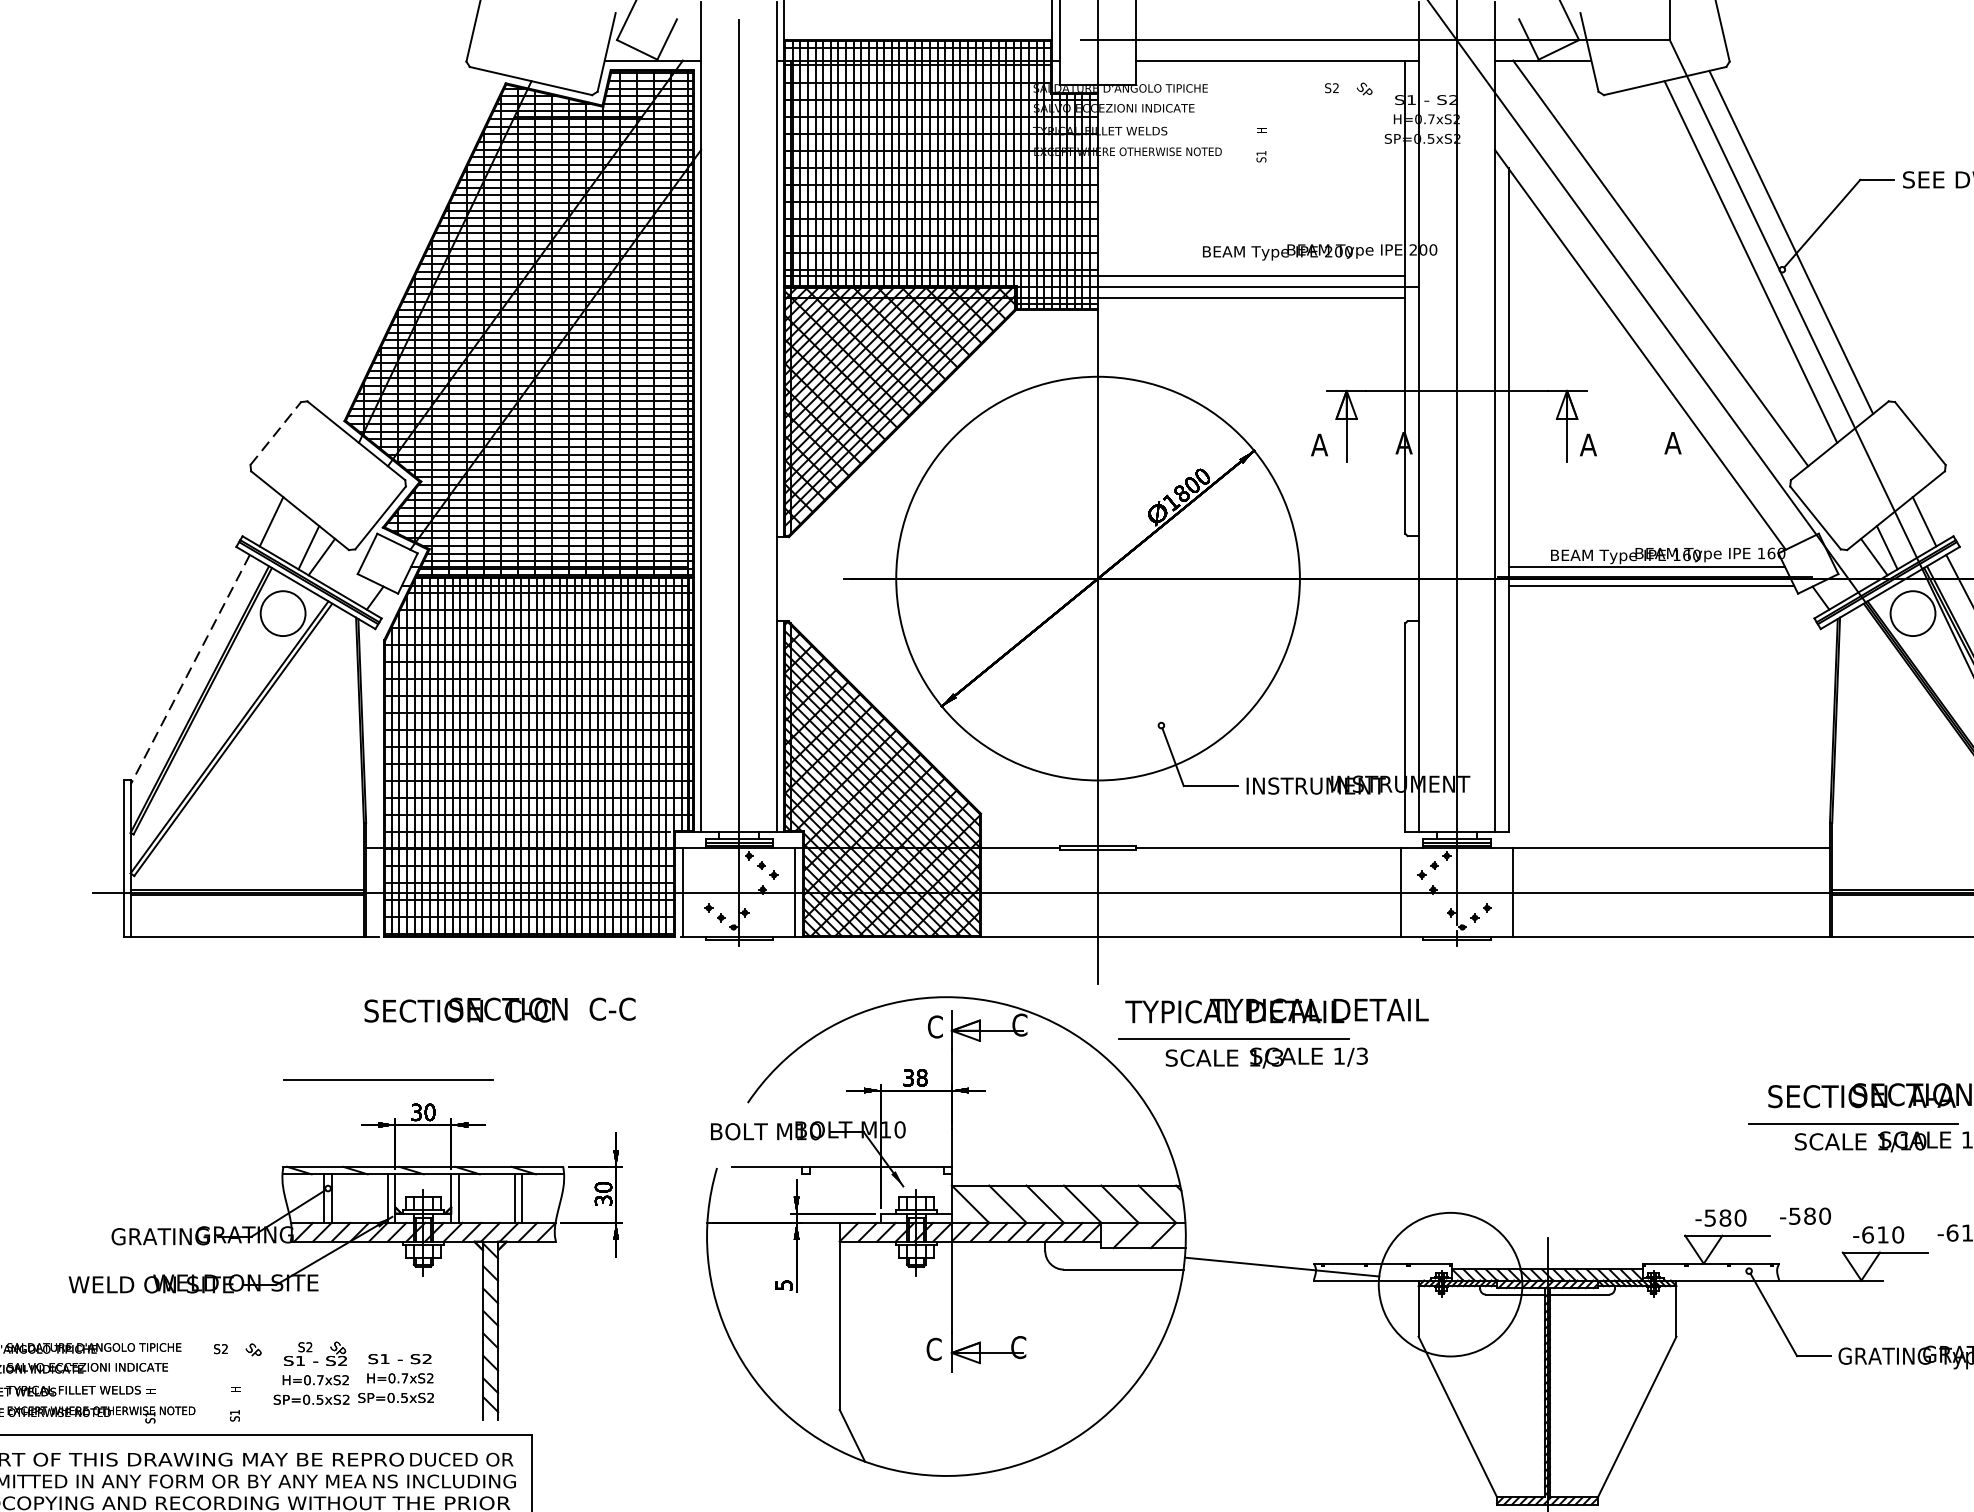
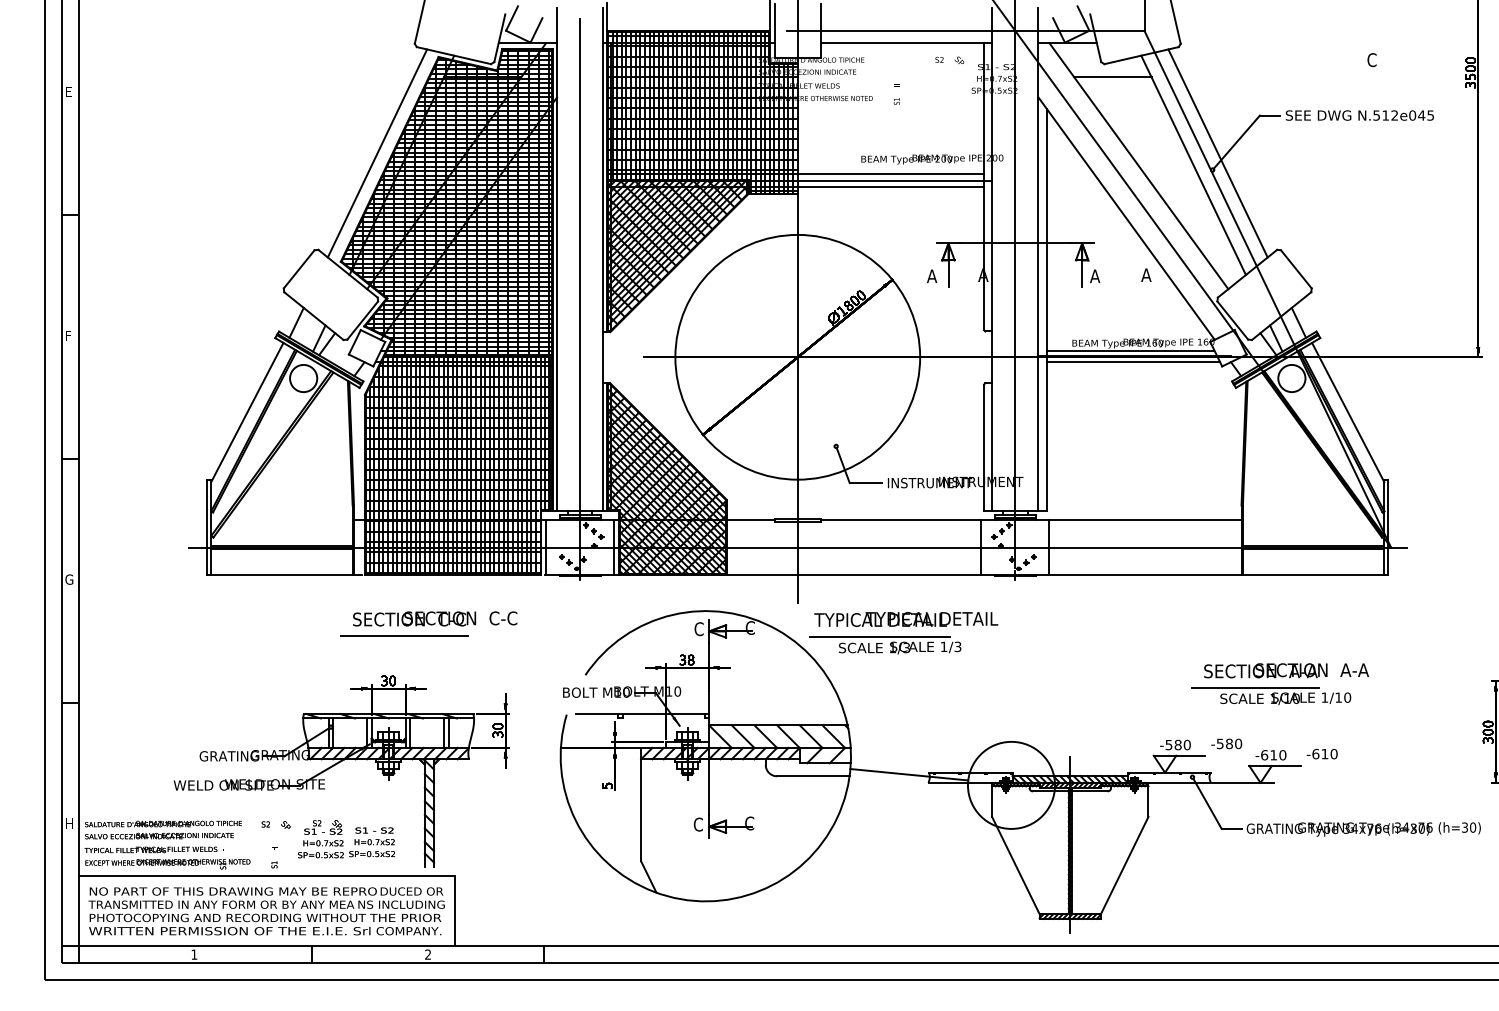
line: (1617, 117) -> (1112, 77), added
line: (404, 242) -> (377, 153), added
line: (276, 432) -> (299, 268), dashed -> solid
line: (190, 671) -> (247, 413), dashed -> solid
line: (388, 1078) -> (404, 635), moved

